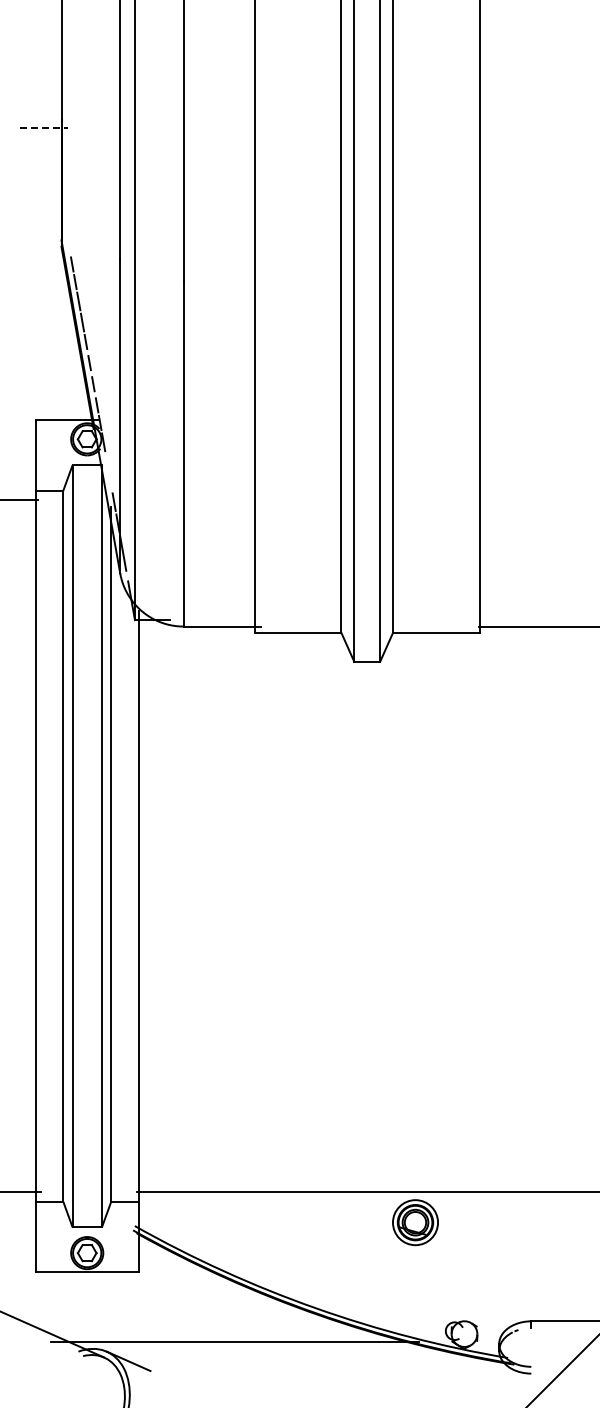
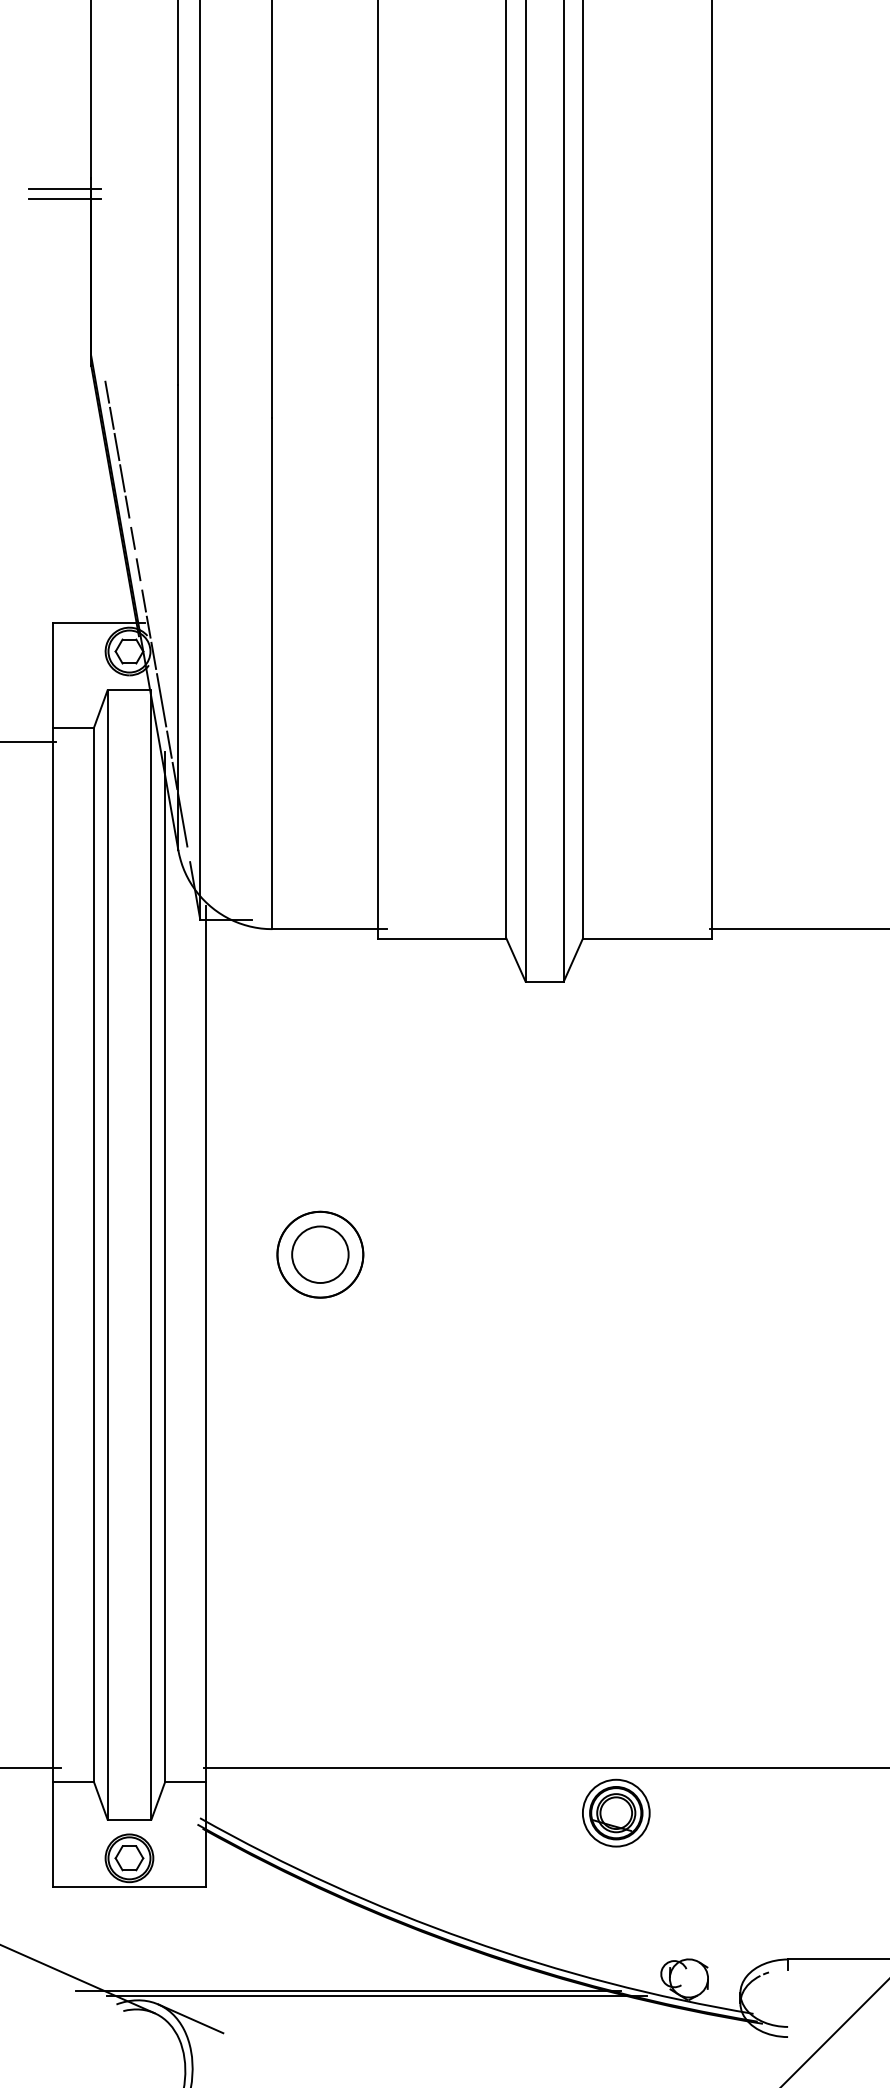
line: (44, 127) -> (66, 189), dashed -> solid
line: (43, 134) -> (64, 199), added
line: (108, 471) -> (161, 699), added
part: (215, 845) -> (319, 1253), added
line: (254, 1345) -> (377, 1995), added

